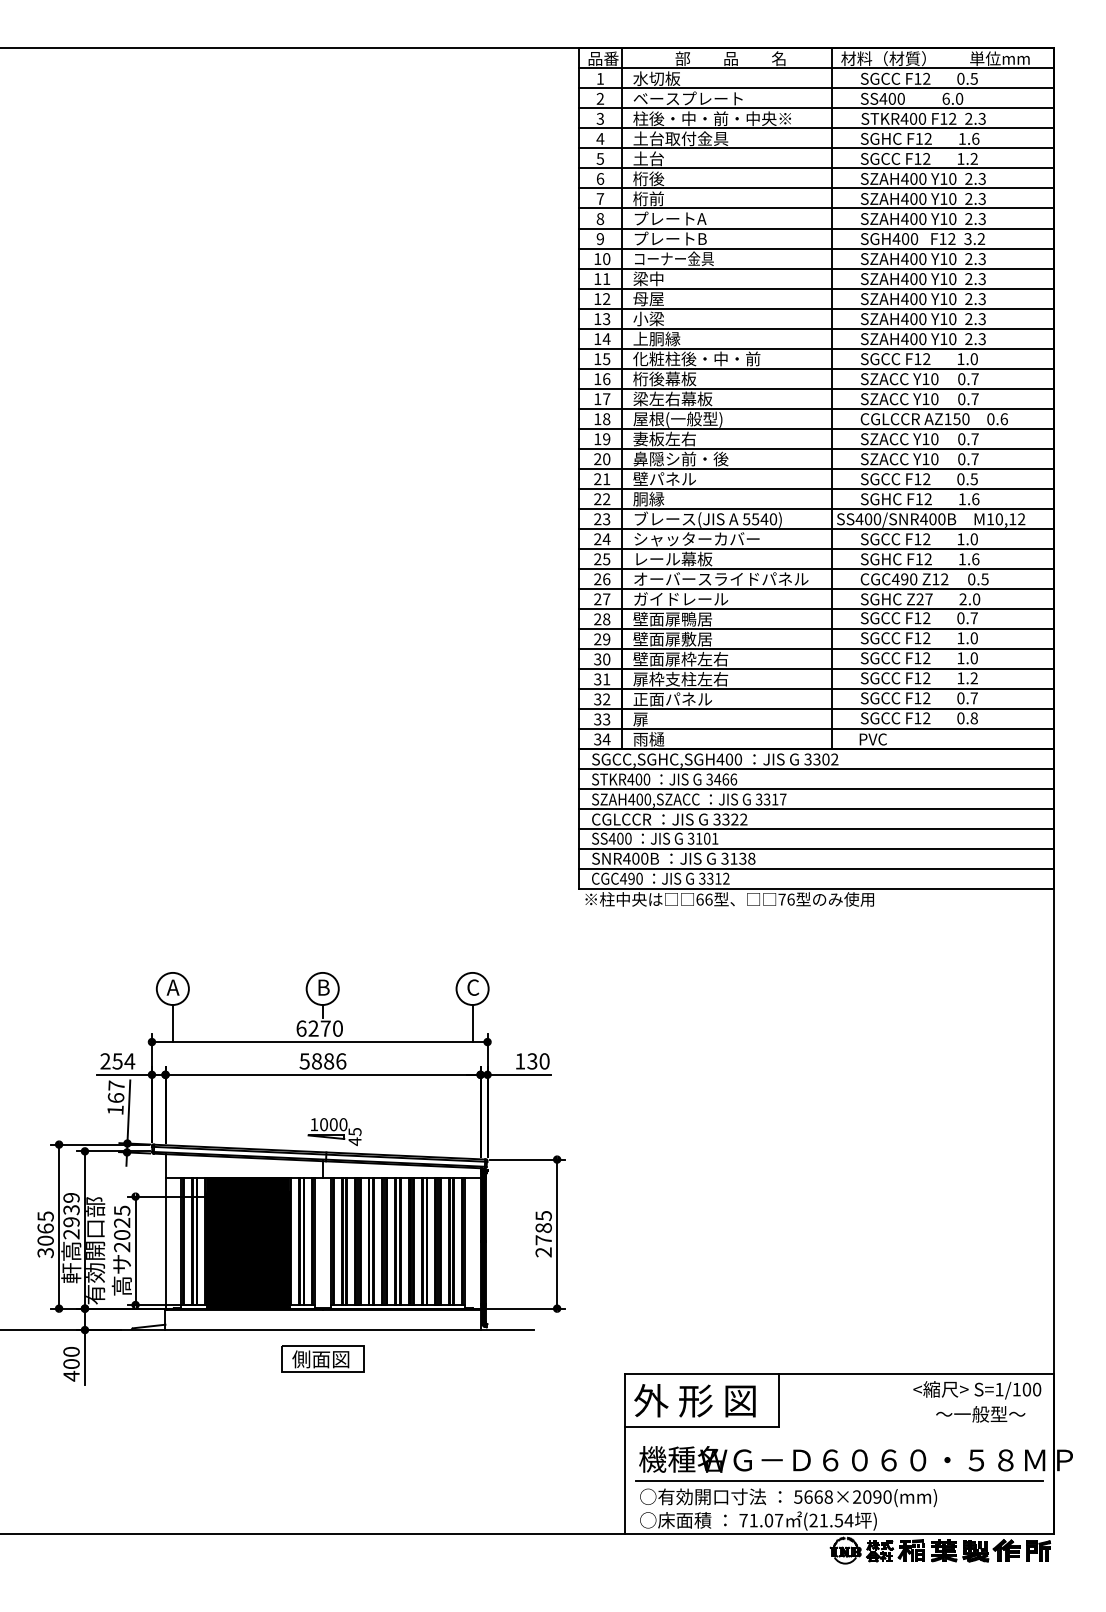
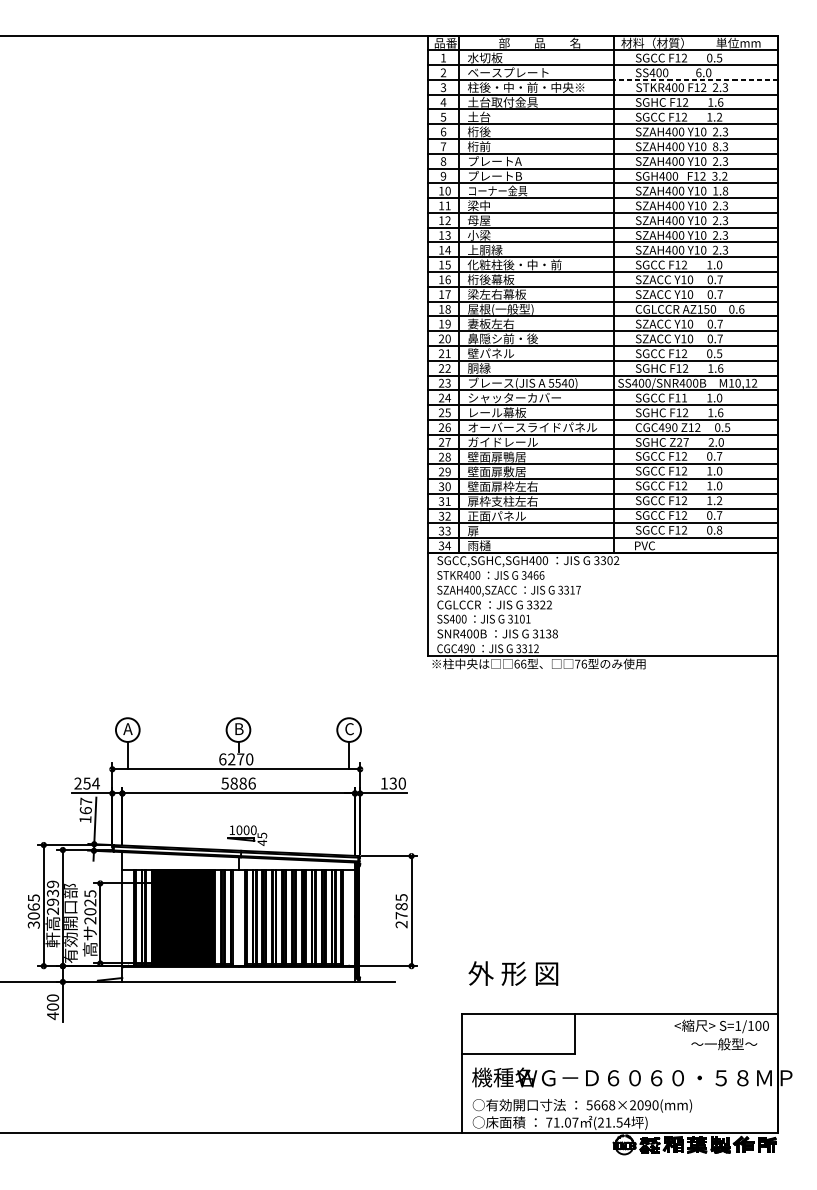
line: (942, 108) -> (696, 79), solid -> dashed
text: (968, 198) -> (715, 146), 2.3 -> 8.3
text: (975, 258) -> (720, 190), 2.3 -> 1.8
text: (926, 539) -> (684, 398), F12 -> F11
line: (816, 768) -> (603, 567), removed
line: (816, 789) -> (603, 582), removed
line: (816, 809) -> (603, 597), removed
line: (816, 829) -> (603, 612), removed
line: (816, 849) -> (603, 627), removed
line: (816, 869) -> (603, 641), removed
part: (322, 1358) -> (238, 1002), removed
text: (694, 1400) -> (512, 973), moved
line: (839, 1480) -> (620, 1093), removed

